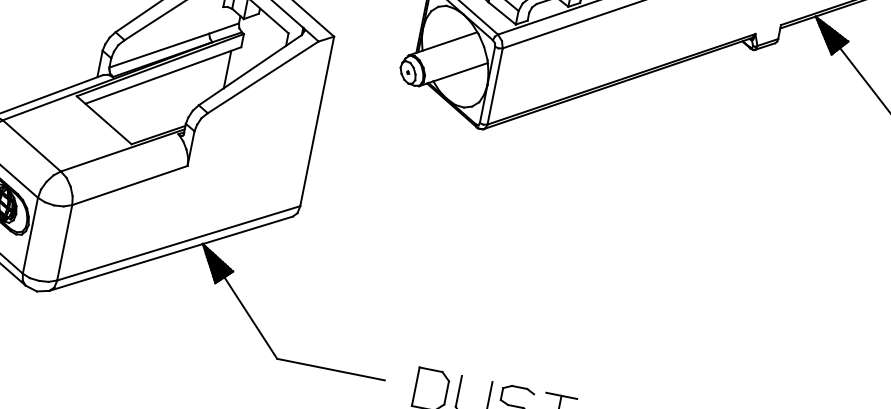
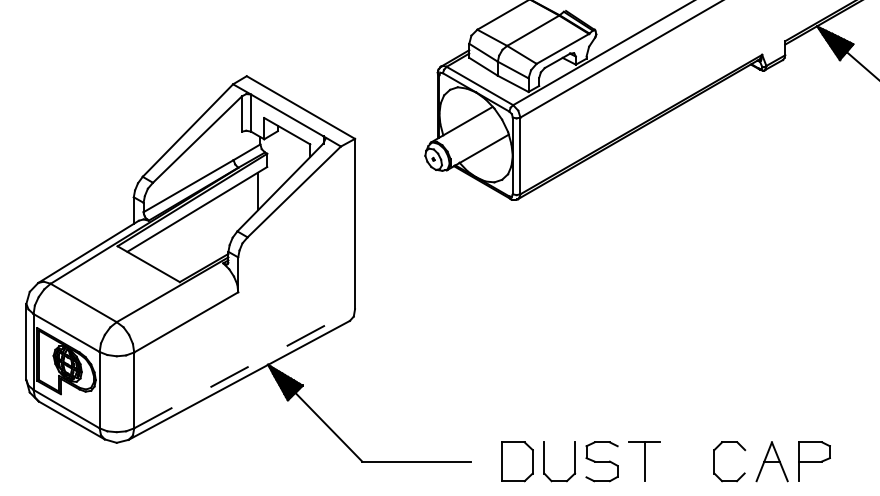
line: (179, 243) -> (245, 368), solid -> dashed

